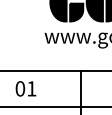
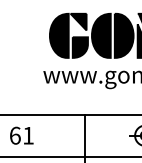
text: (20, 88) -> (15, 135), 01 -> 61

